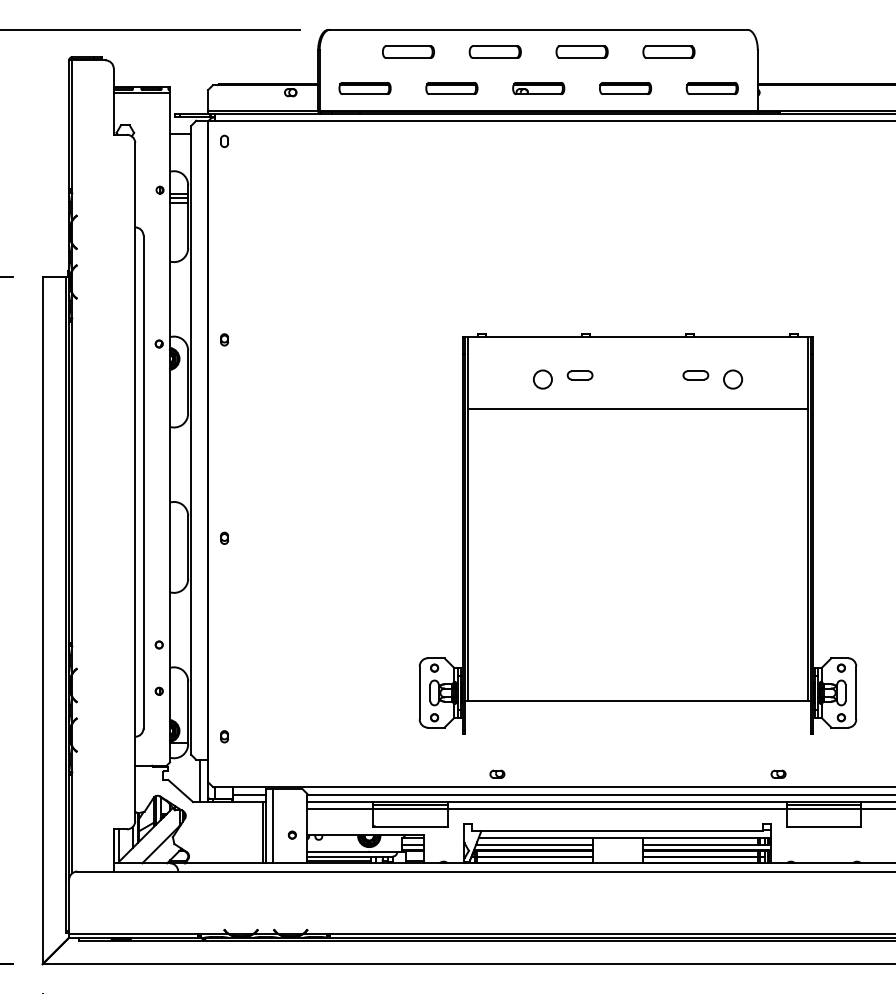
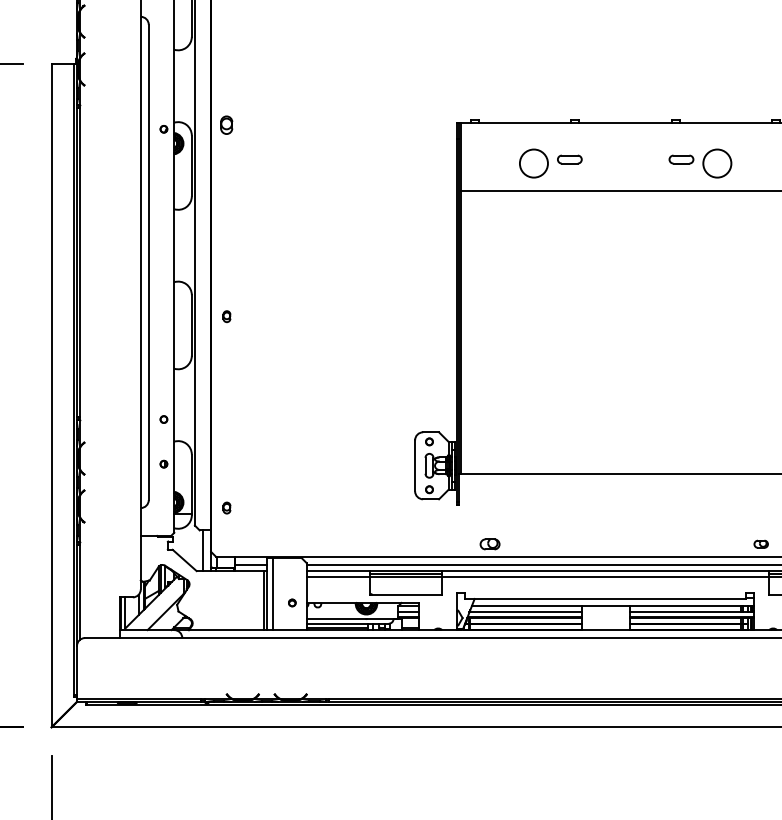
part: (224, 339) -> (226, 124), size x1.6
circle: (542, 379) -> (533, 163), size x1.6
circle: (733, 379) -> (717, 163), size x1.6
part: (497, 773) -> (490, 543), size x1.4

